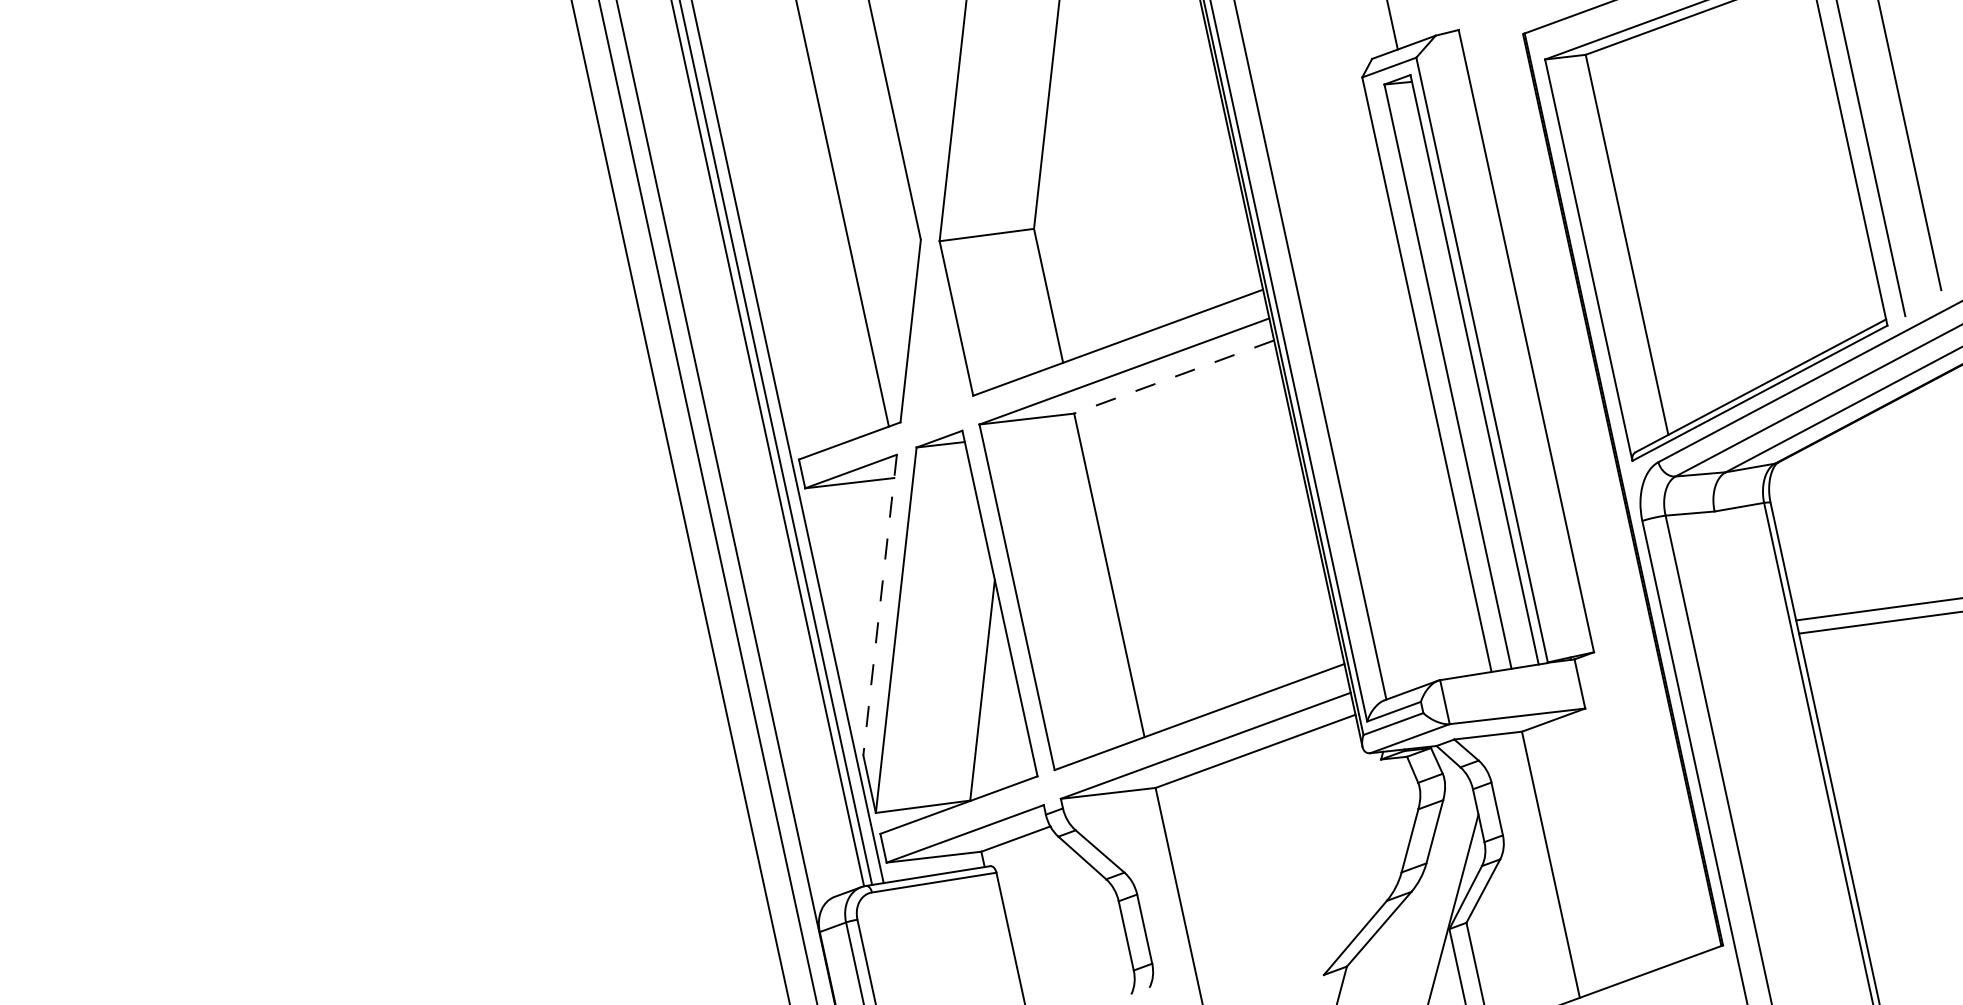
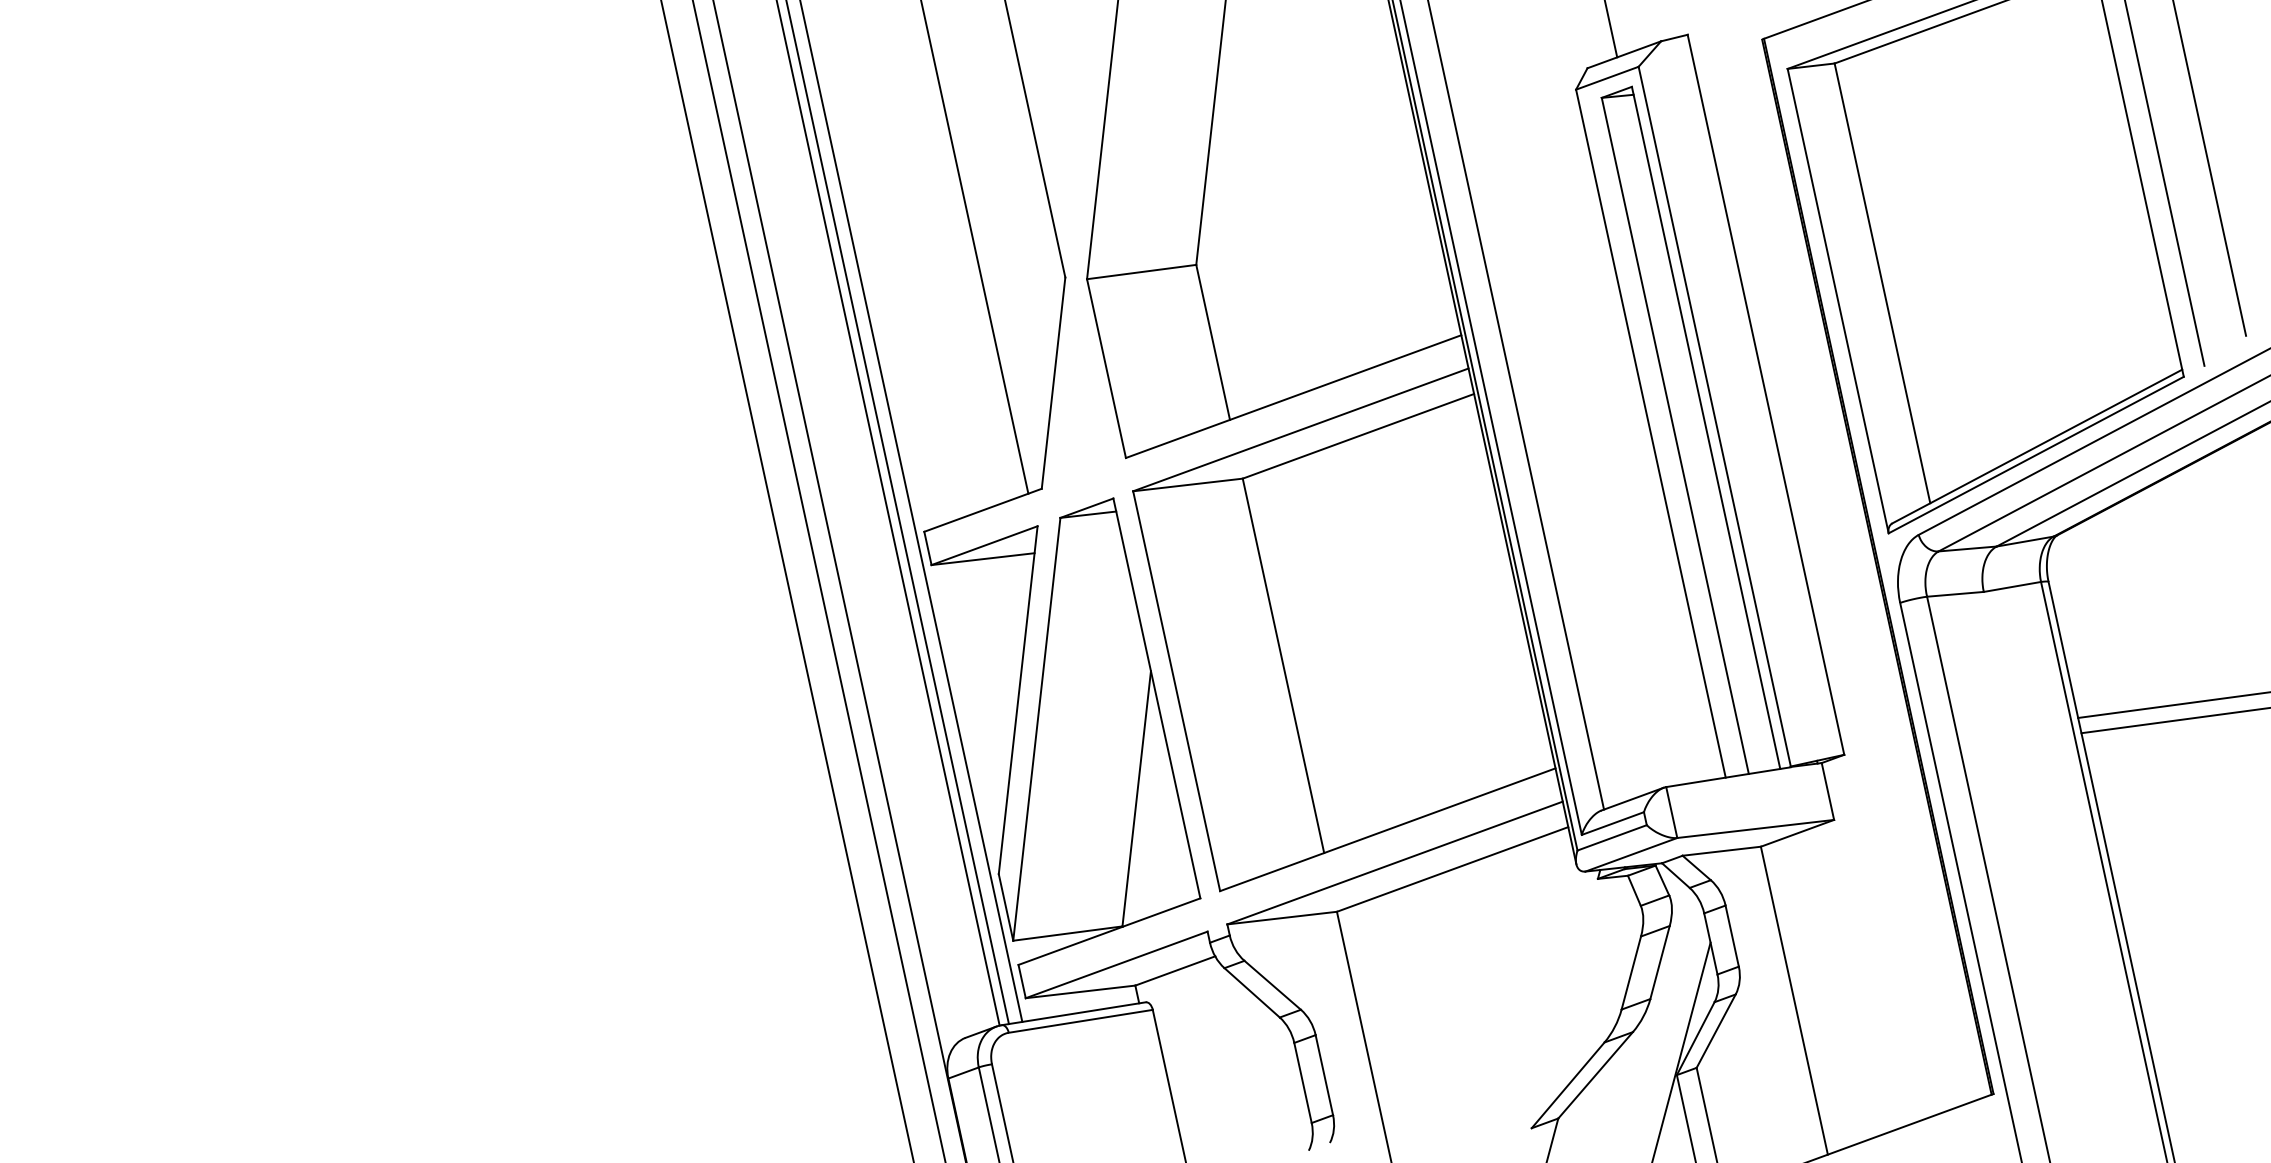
line: (1173, 377) -> (1357, 436), dashed -> solid
line: (880, 605) -> (1018, 700), dashed -> solid

